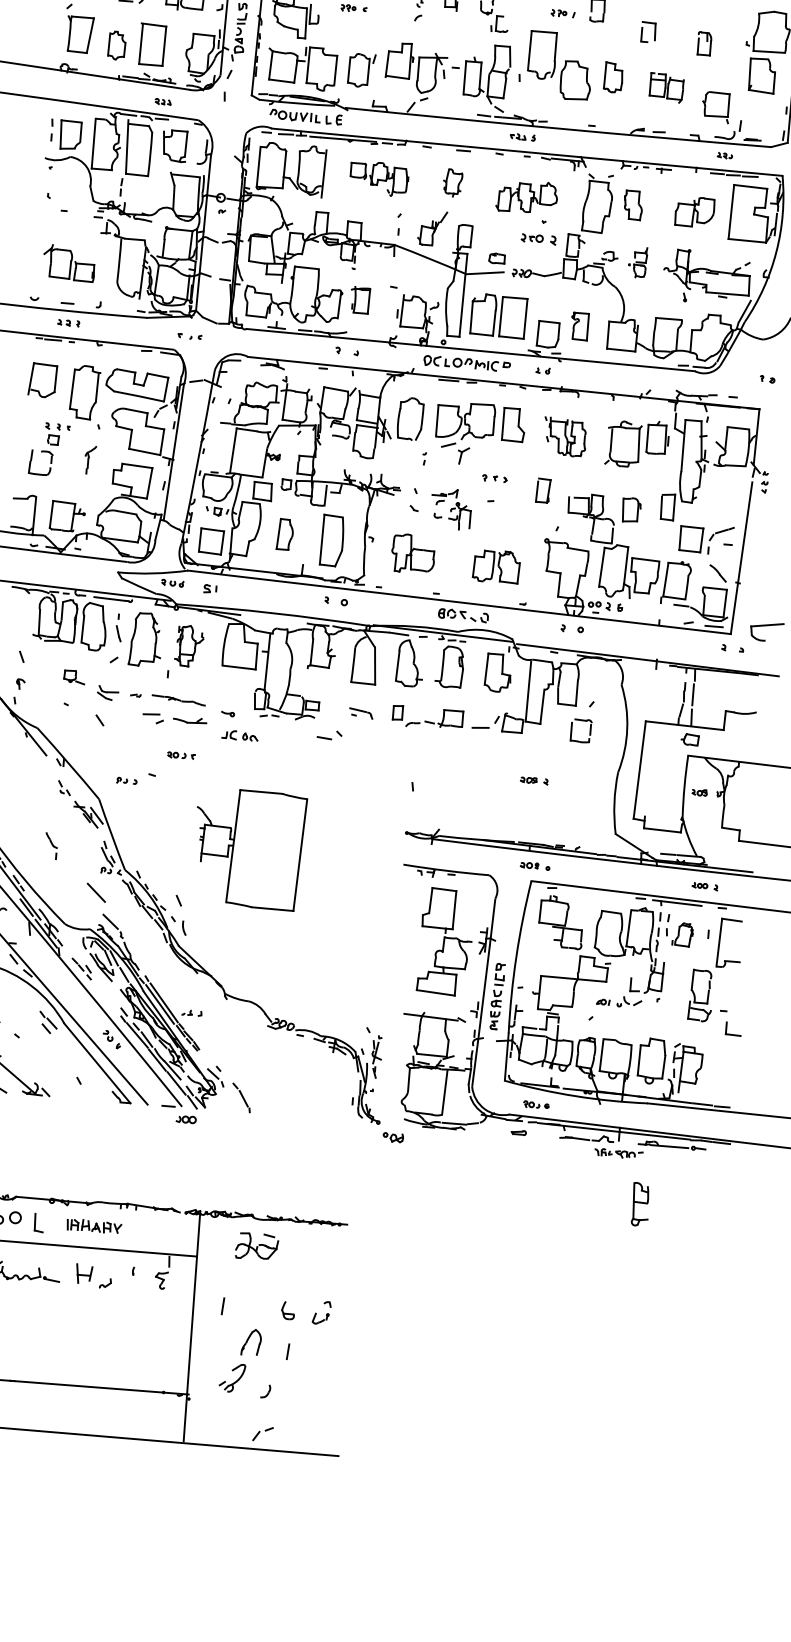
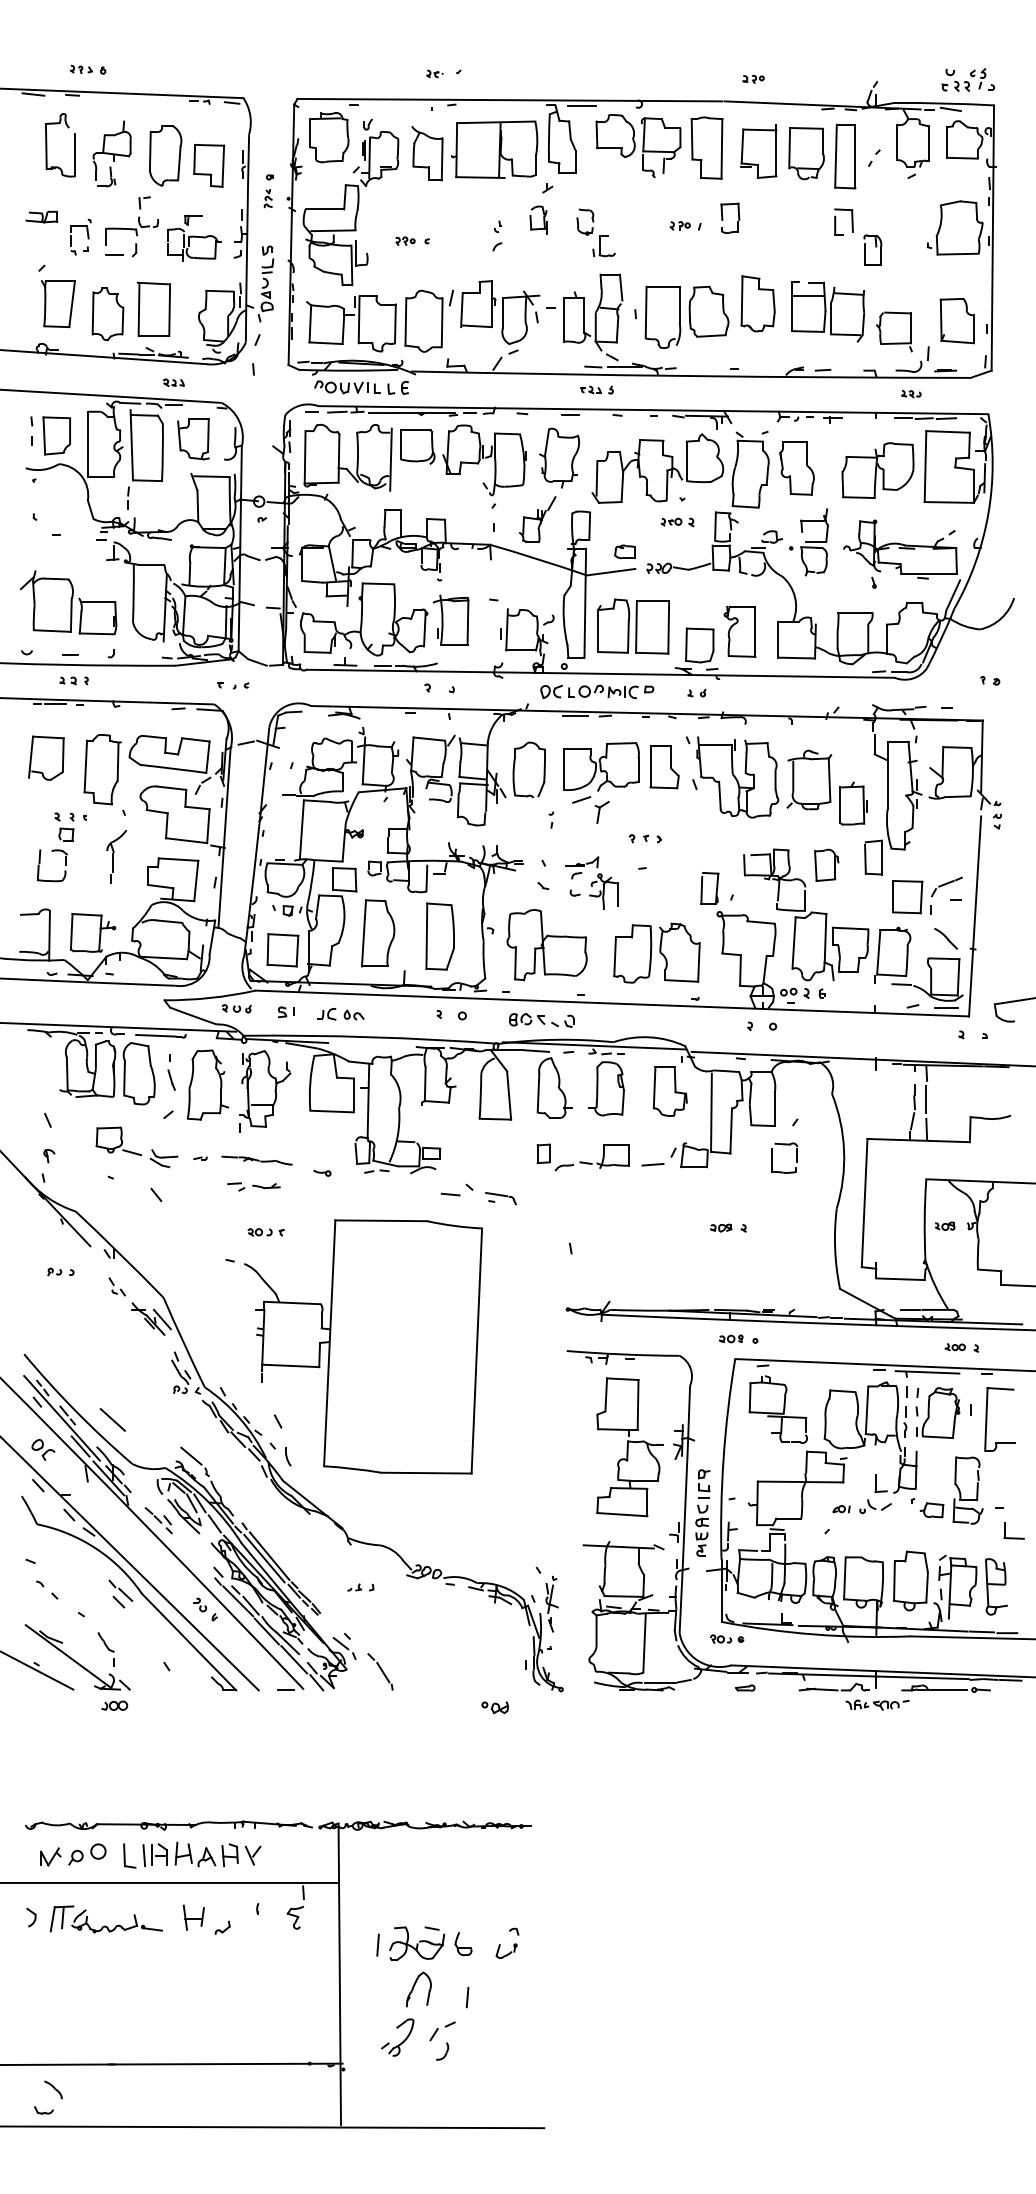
part: (643, 31) -> (836, 221), moved
part: (116, 45) -> (107, 314), size x1.43
part: (530, 50) -> (647, 312), moved
part: (361, 70) -> (428, 320), size x1.43
part: (761, 76) -> (956, 321), moved
part: (613, 77) -> (757, 303), size x1.43
part: (666, 87) -> (828, 311), size x1.67
part: (522, 136) -> (596, 389), moved
part: (379, 178) -> (463, 460), size x1.67
part: (452, 182) -> (559, 457), size x1.67
part: (526, 197) -> (657, 468), size x1.67
part: (632, 205) -> (796, 468), size x1.43
part: (694, 212) -> (877, 470), size x1.43
part: (538, 239) -> (677, 522), size x0.71
part: (637, 262) -> (808, 542), size x1.67
part: (69, 263) -> (68, 602), size x1.43
part: (359, 299) -> (450, 619), size x1.43
part: (579, 326) -> (739, 631), size x1.43
part: (565, 437) -> (732, 777), size x1.67
part: (657, 437) -> (853, 803), moved
part: (90, 459) -> (116, 856), size x1.43
part: (537, 490) -> (702, 888), moved
part: (285, 534) -> (378, 933), size x1.67
part: (412, 554) -> (546, 945), size x1.43
part: (496, 566) -> (656, 952), size x1.43
part: (463, 614) -> (541, 1019), moved
part: (189, 645) -> (265, 1088), size x1.43
part: (74, 677) -> (118, 1141), size x1.67
part: (360, 713) -> (500, 1198), moved
part: (174, 719) -> (253, 1186), size x0.62
part: (240, 735) -> (340, 1014), moved
part: (689, 739) -> (931, 1510), moved
part: (126, 780) -> (60, 1271), moved
part: (50, 845) -> (105, 1649), moved
part: (248, 848) -> (363, 1346), size x1.67
line: (96, 892) -> (112, 1419), moved
part: (683, 934) -> (938, 1412), size x1.67
part: (191, 1013) -> (360, 1587), moved
part: (536, 1104) -> (727, 1638), moved
part: (186, 1119) -> (114, 1705), moved
part: (392, 1137) -> (494, 1707), moved
part: (640, 1204) -> (996, 1586), moved
part: (93, 1226) -> (201, 1854), size x1.67
part: (257, 1246) -> (417, 1943), moved
part: (262, 1434) -> (442, 2031), moved

